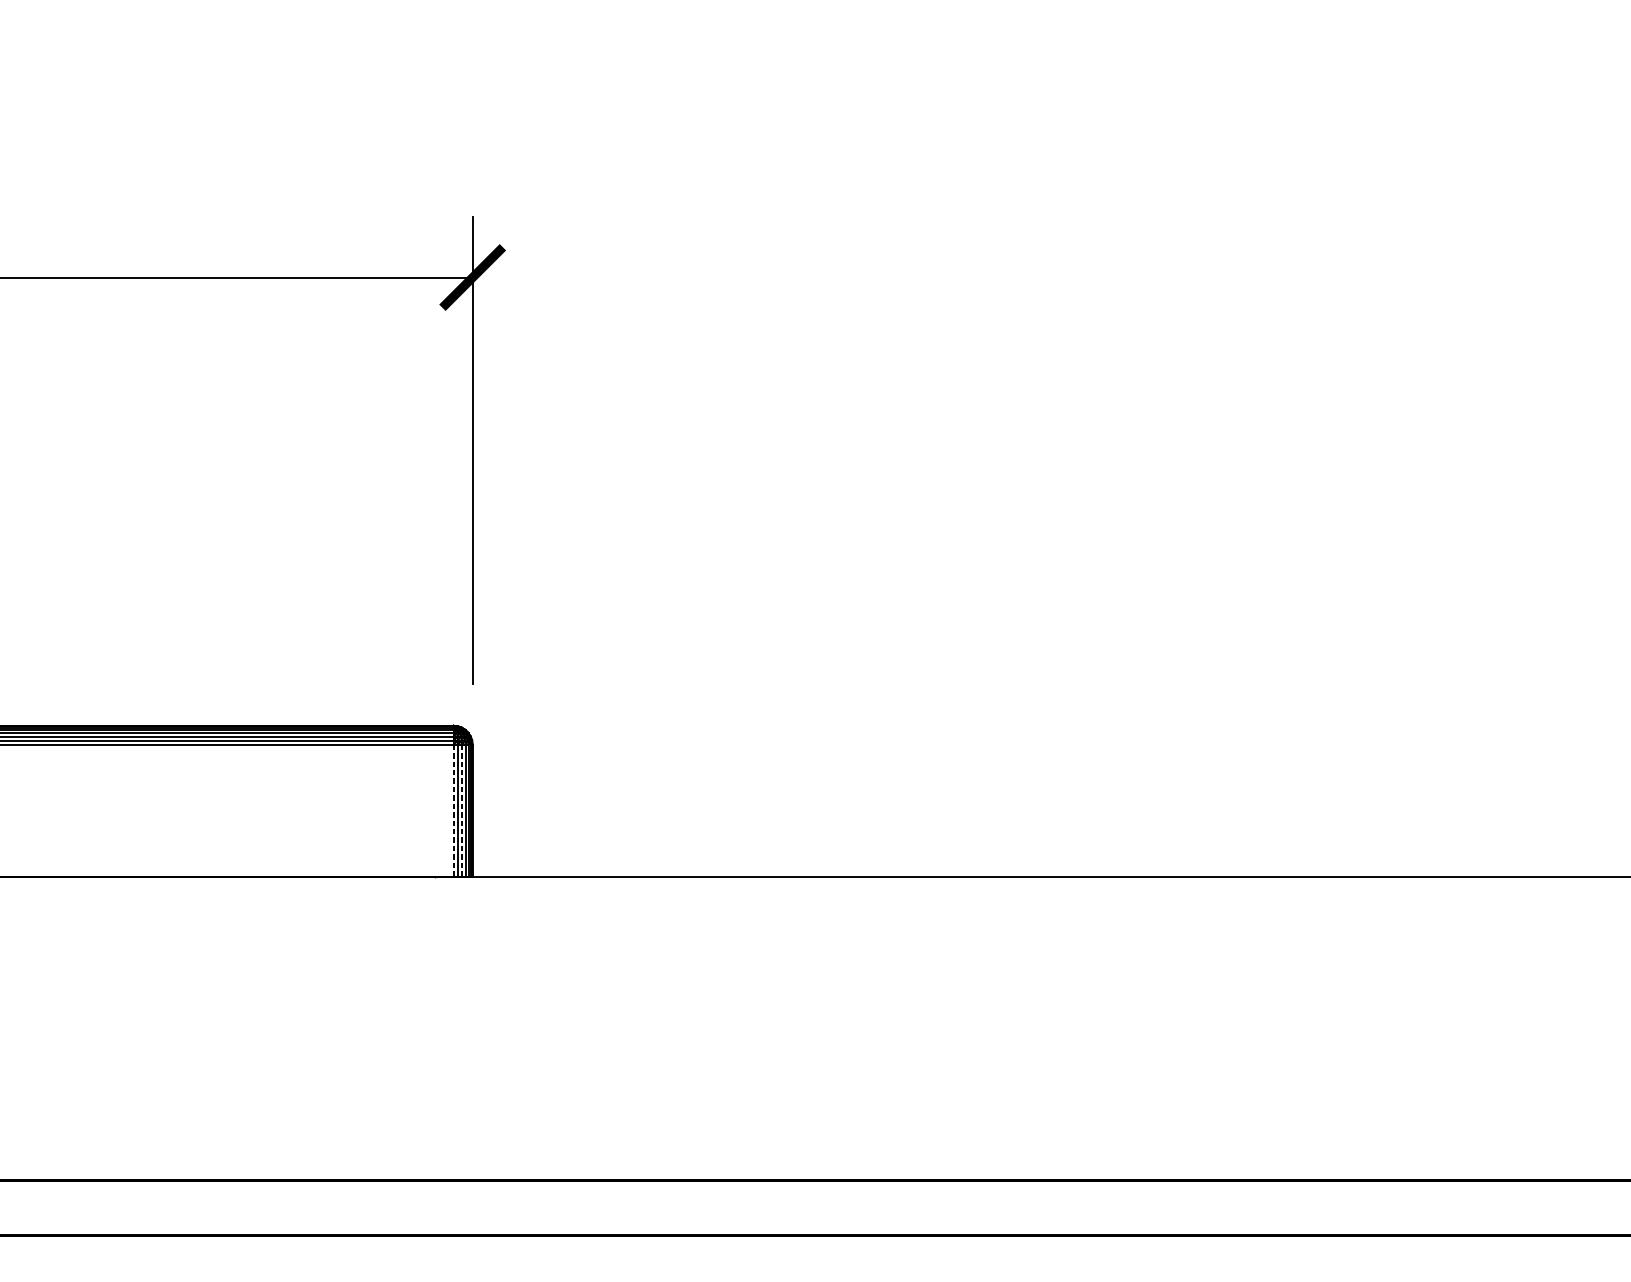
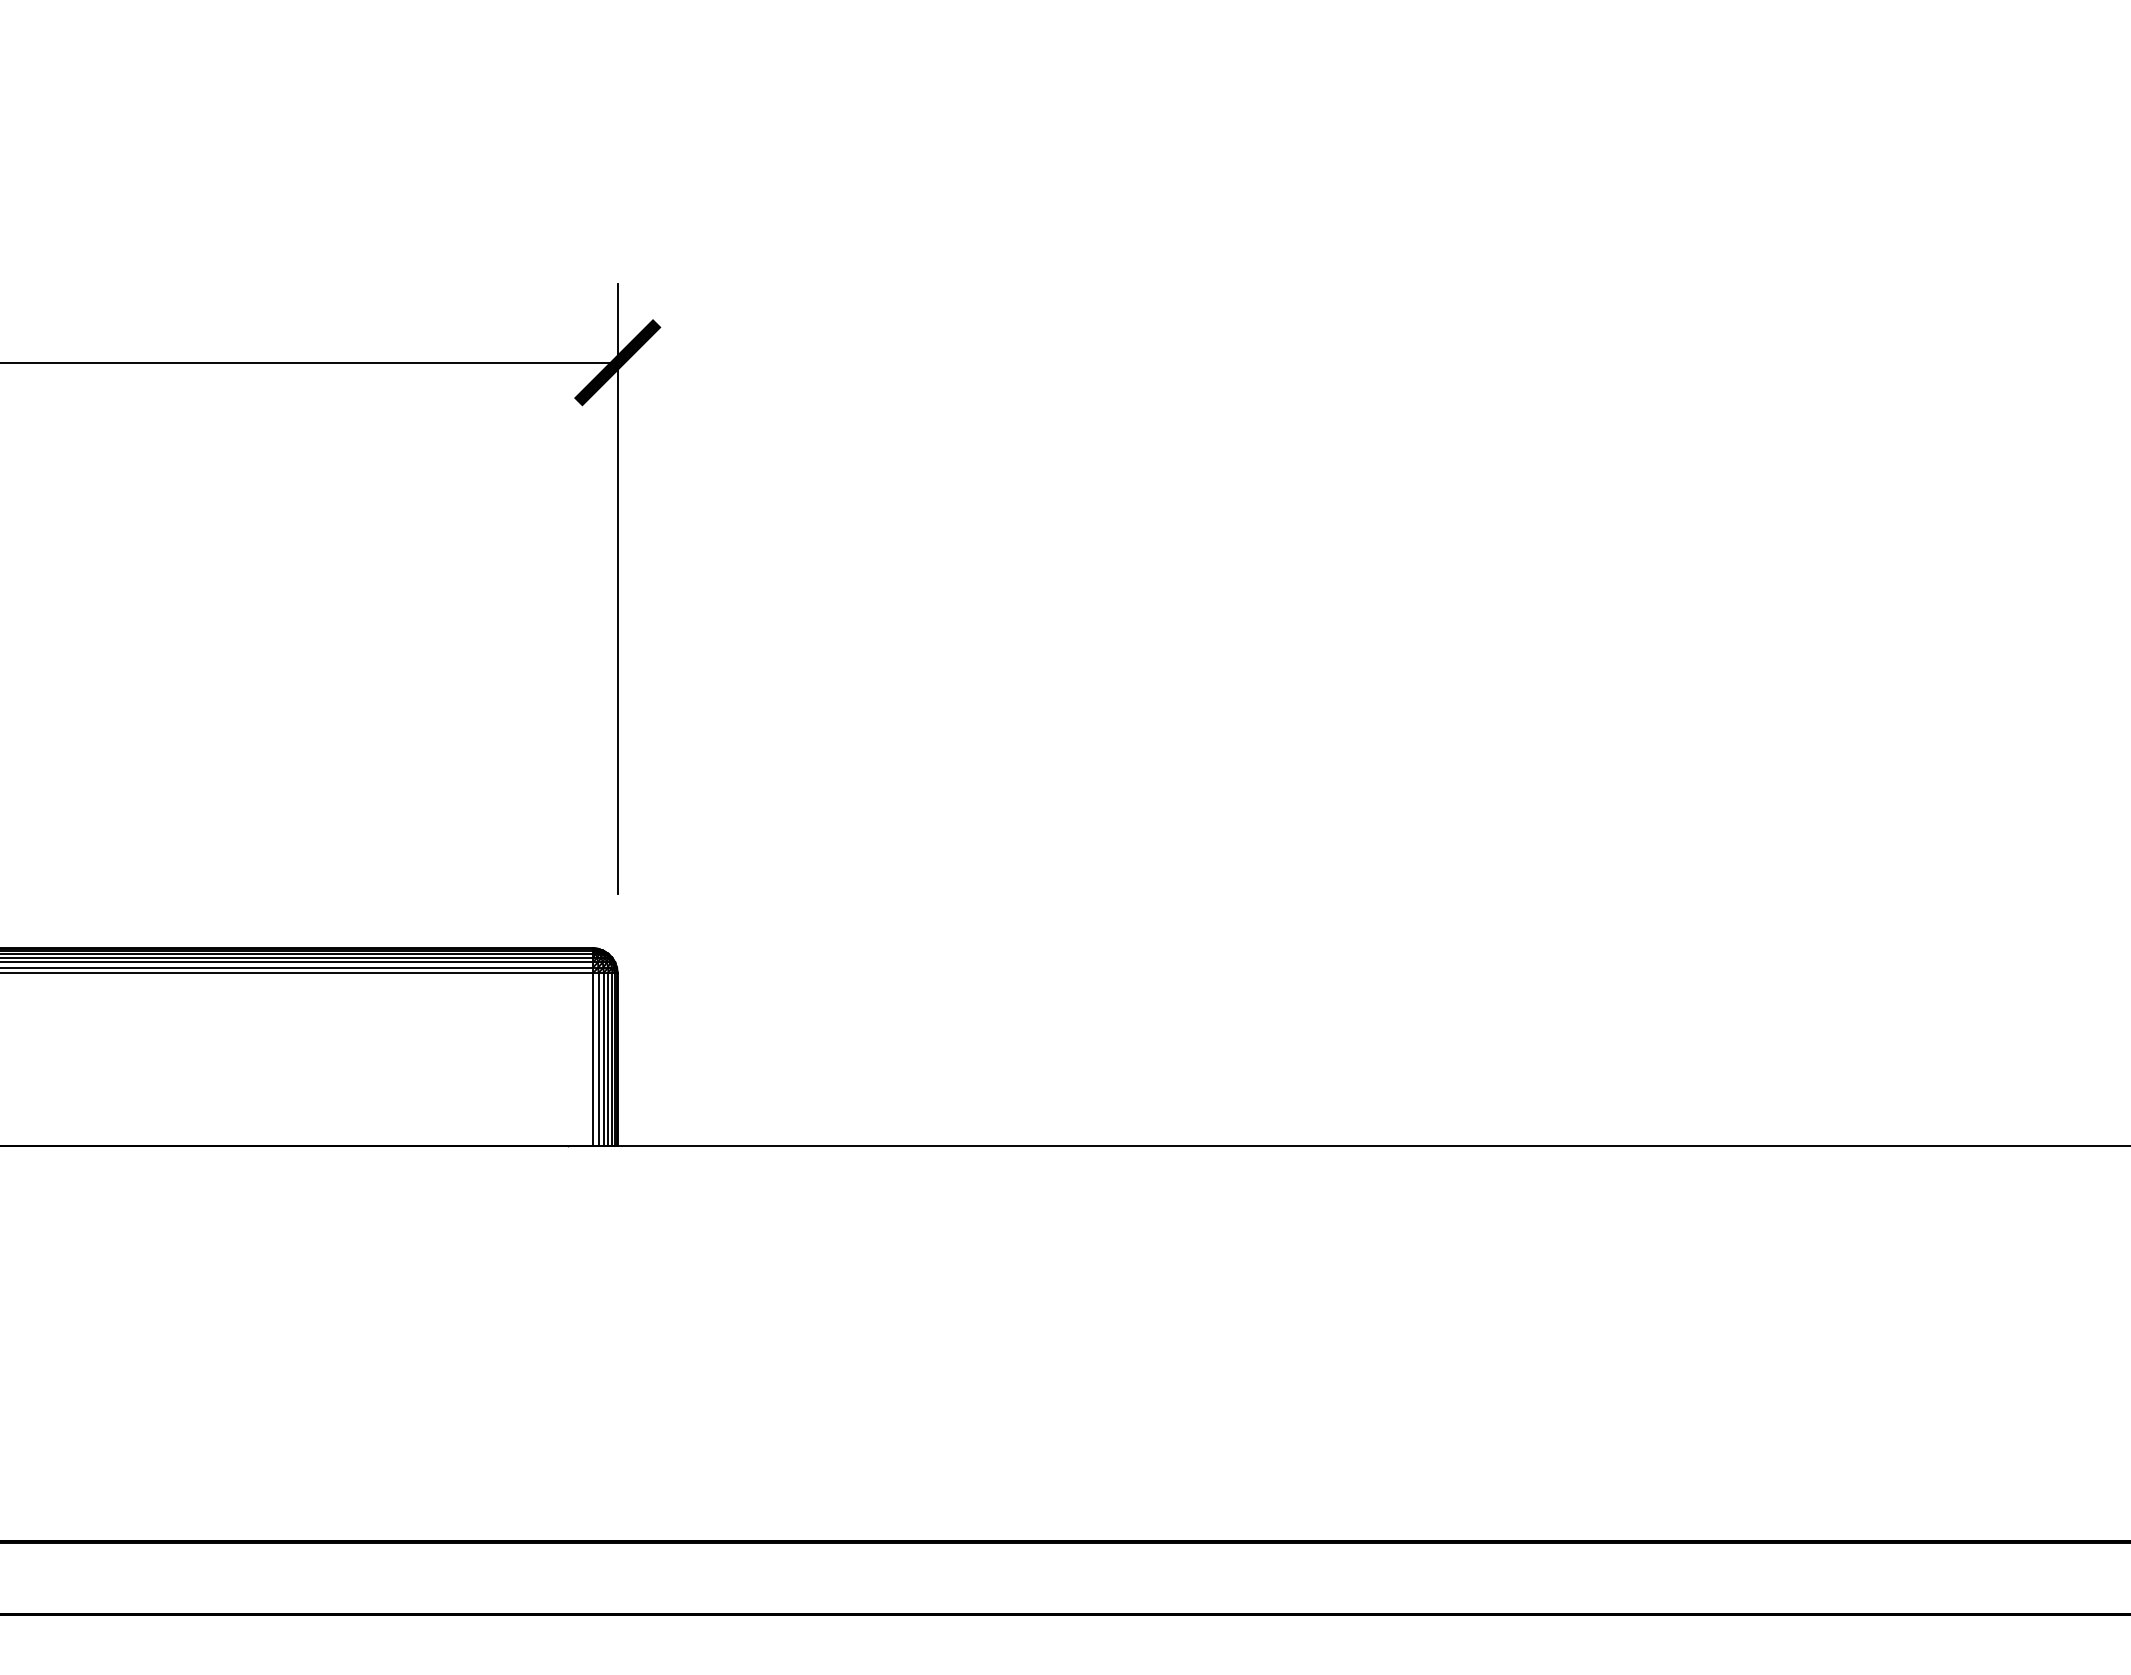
line: (454, 811) -> (593, 1060), dashed -> solid
line: (461, 811) -> (603, 1060), dashed -> solid

